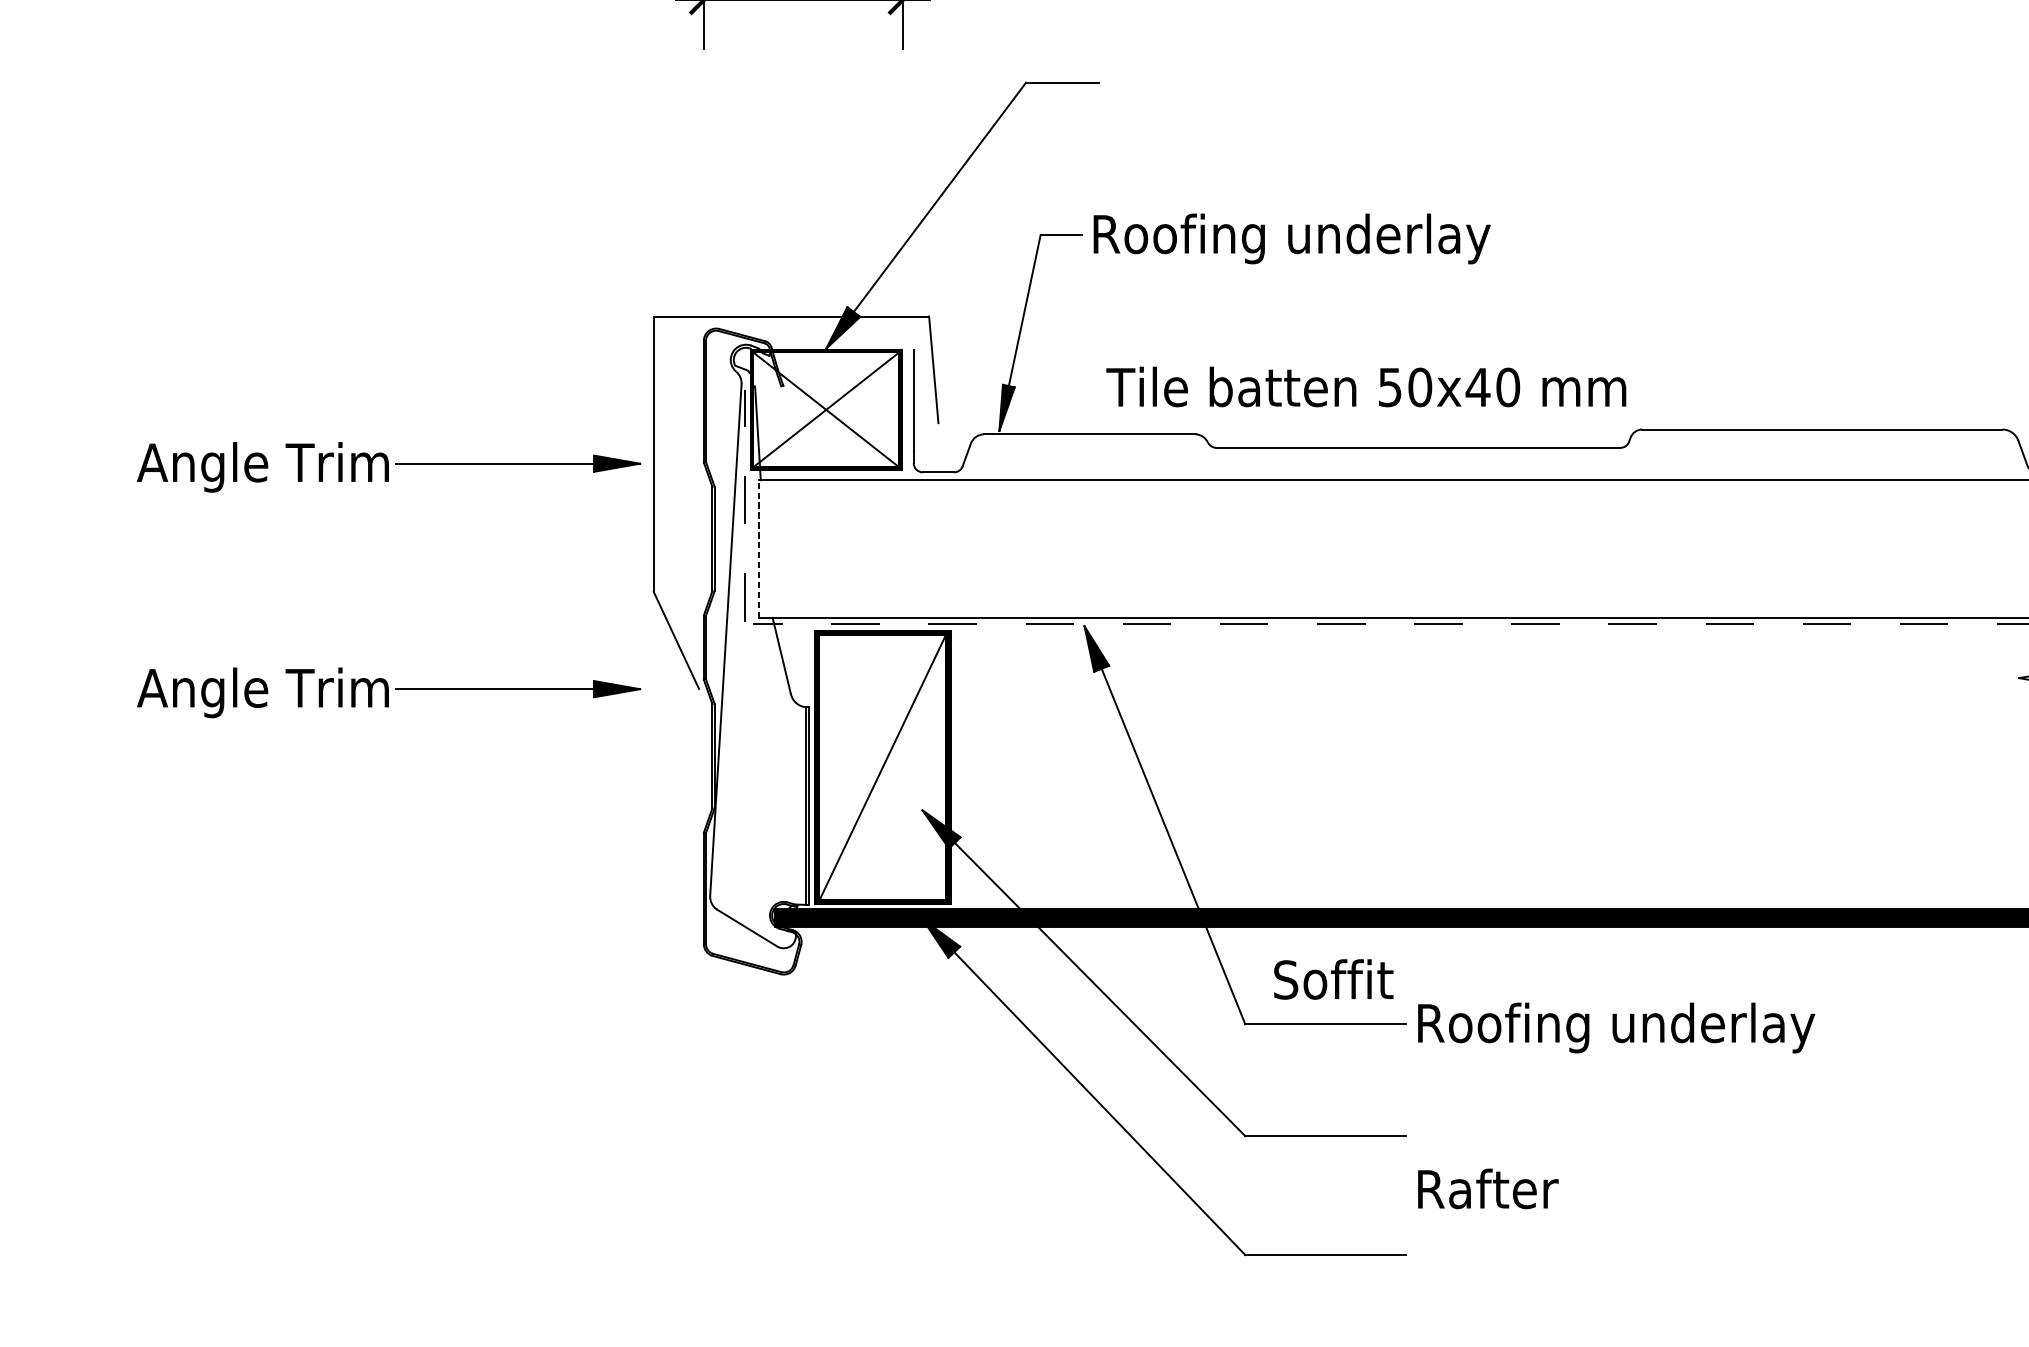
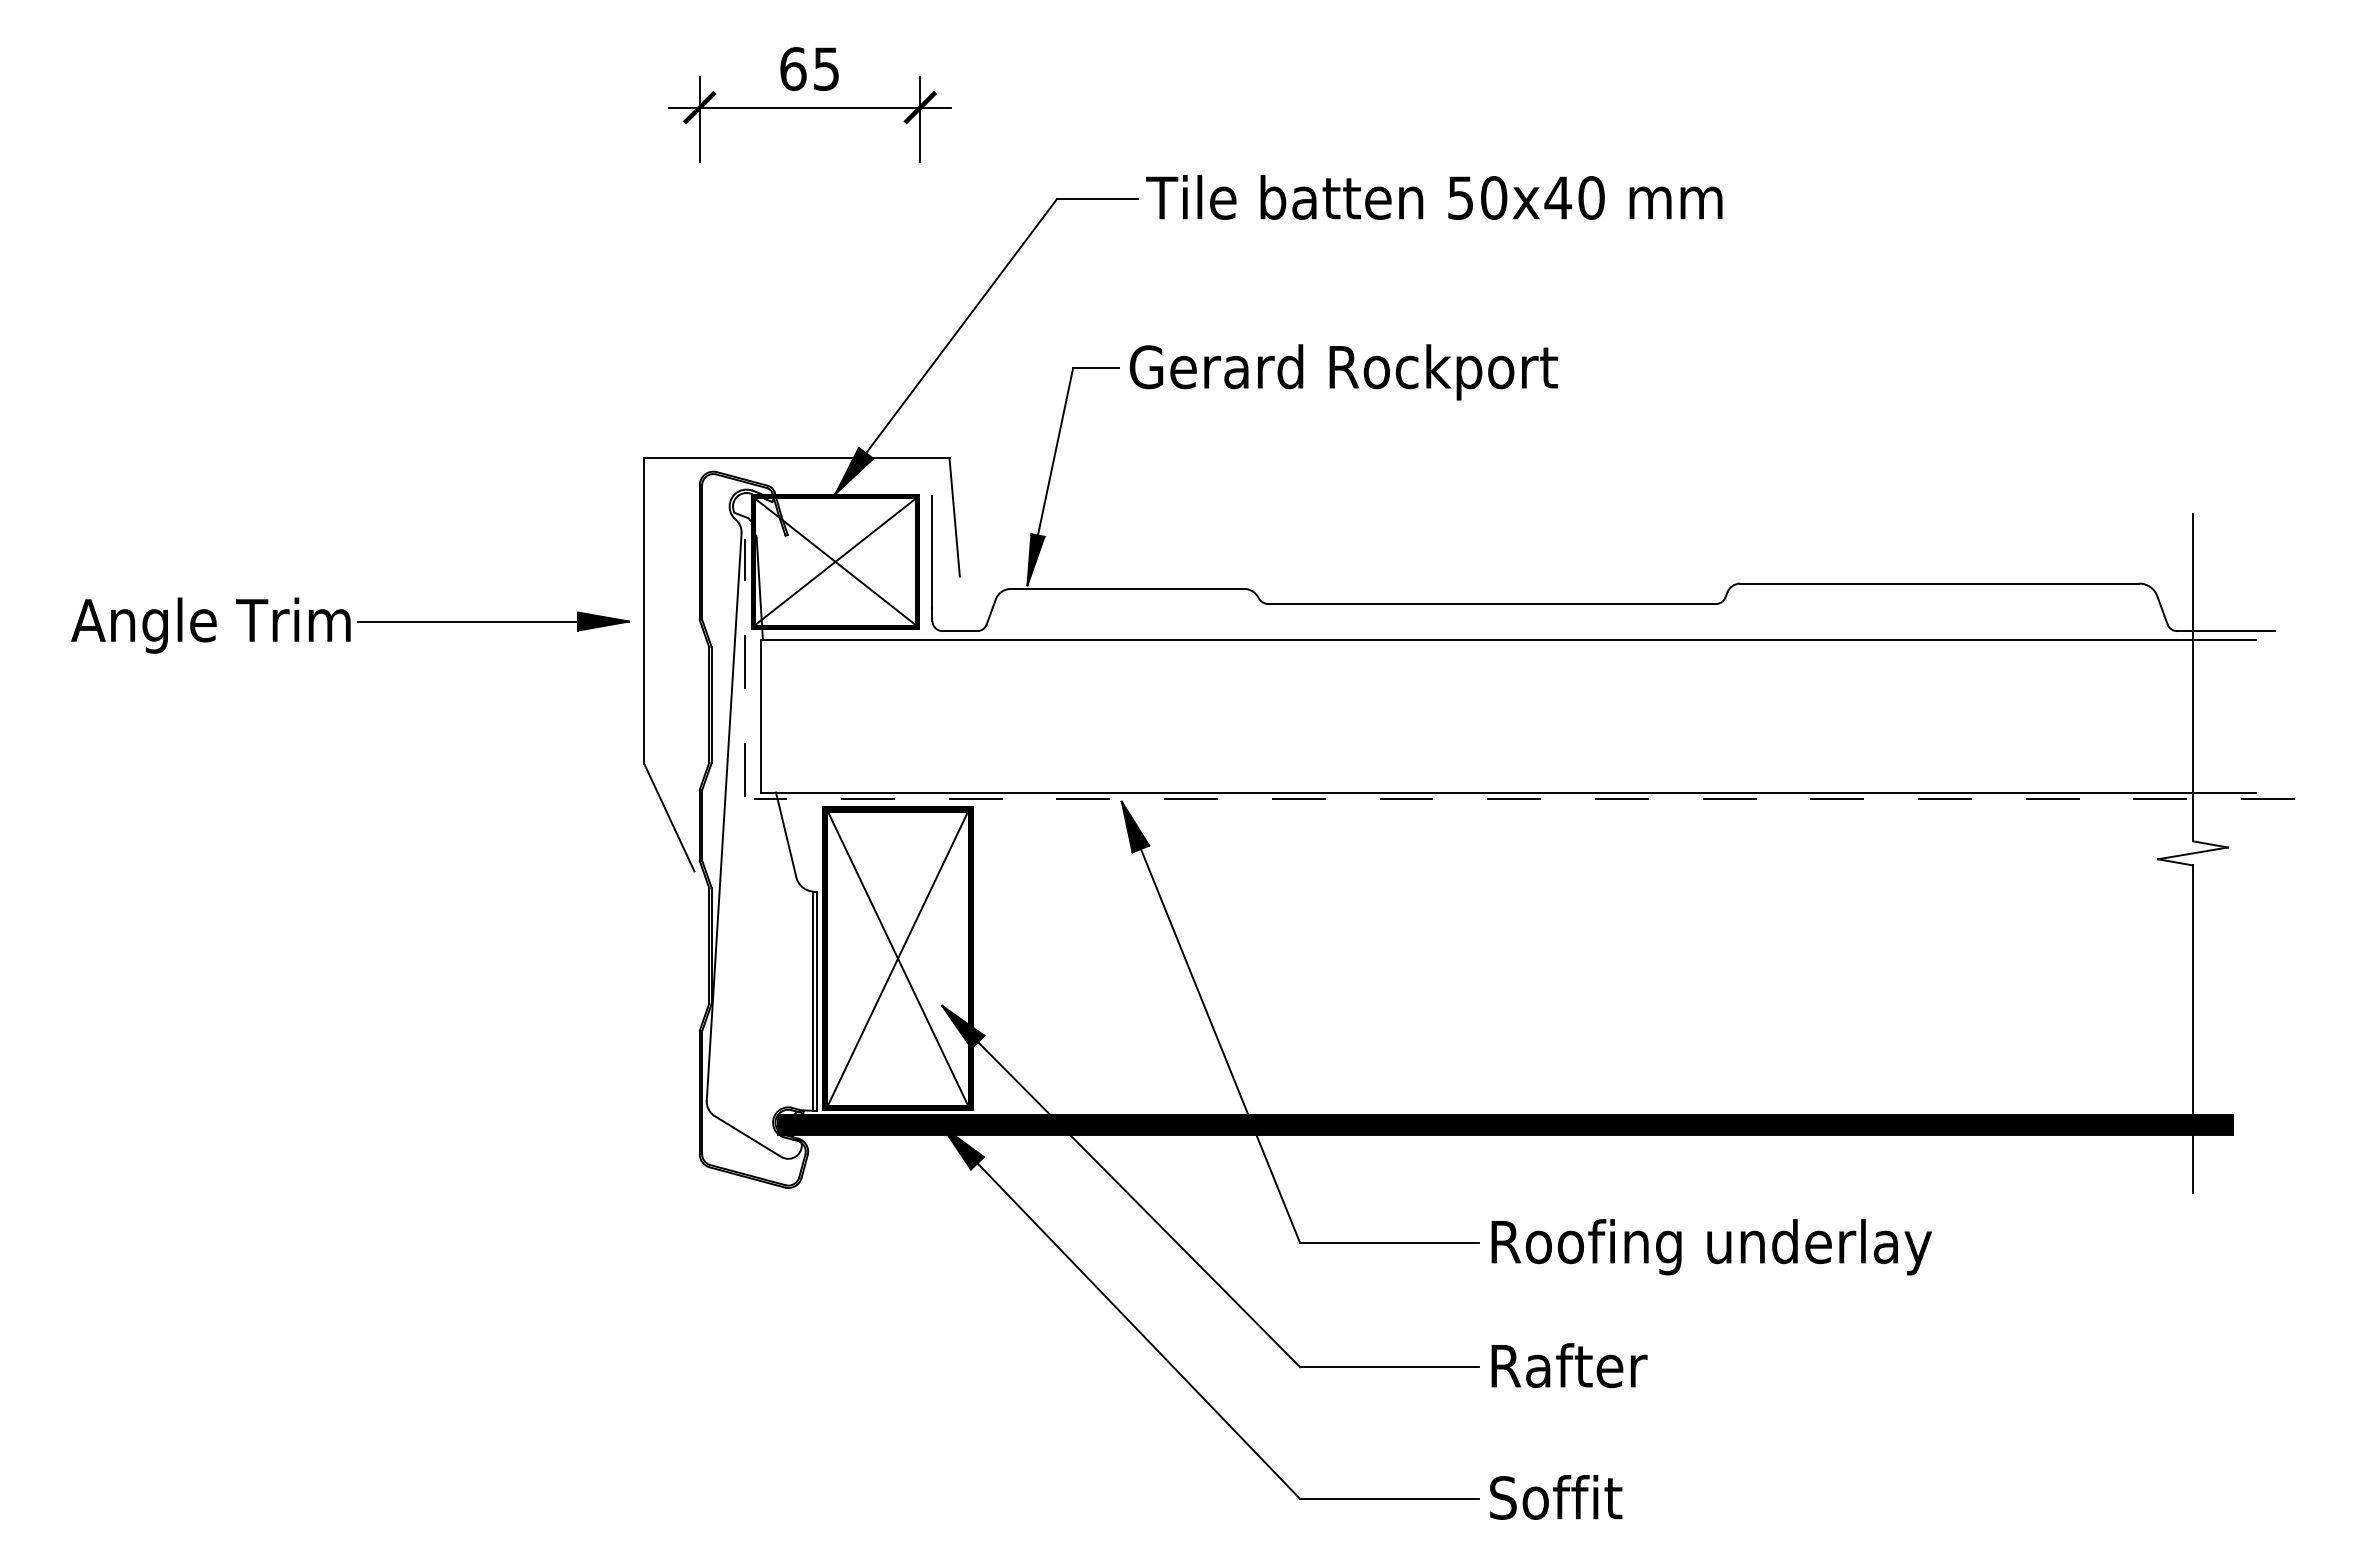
text: (1290, 239) -> (1350, 372), Roofing underlay -> Gerard Rockport
text: (1366, 387) -> (1434, 197), moved
line: (758, 548) -> (760, 715), dashed -> solid
part: (388, 692) -> (350, 875), removed
line: (882, 767) -> (897, 958), added
text: (1334, 979) -> (1556, 1497), moved
text: (1488, 1188) -> (1569, 1365), moved

